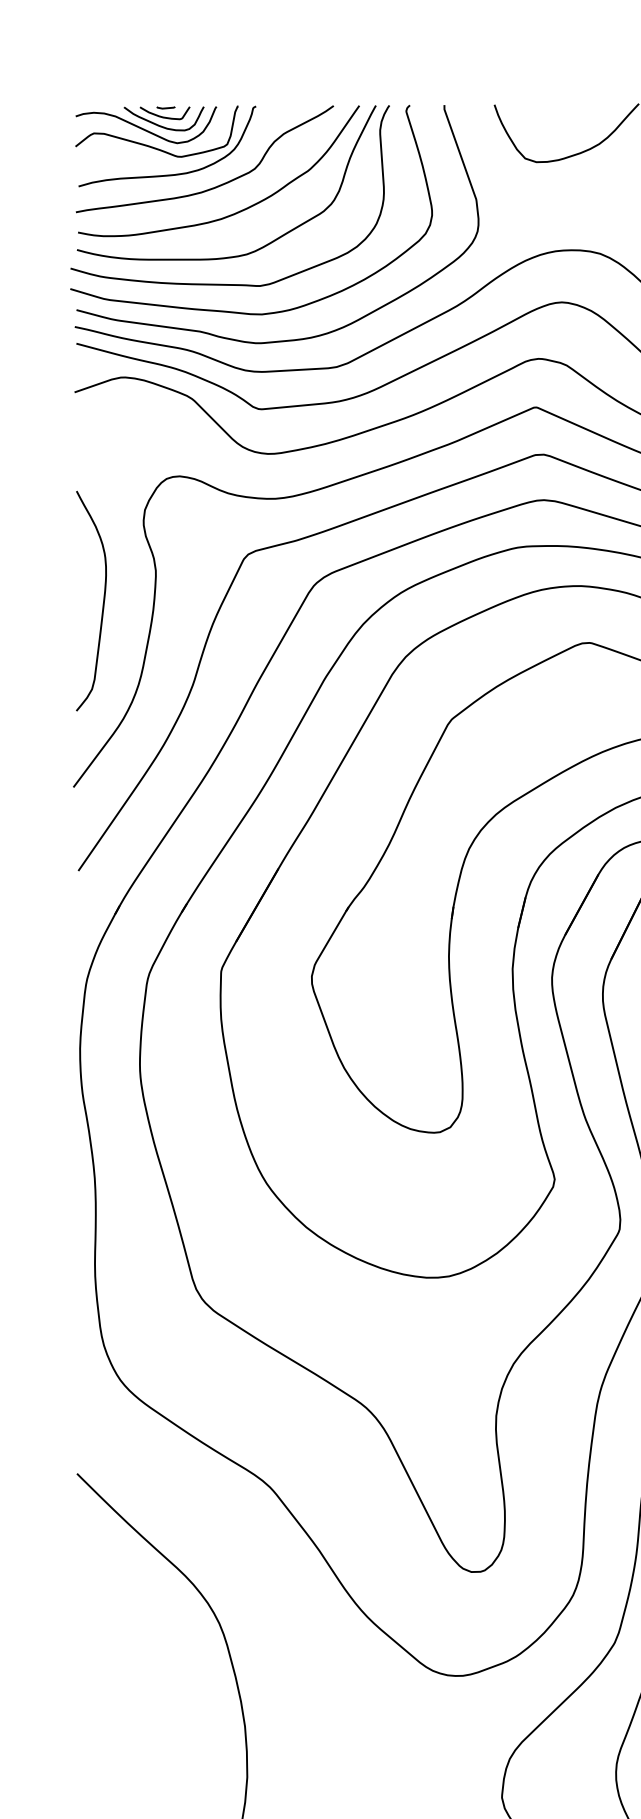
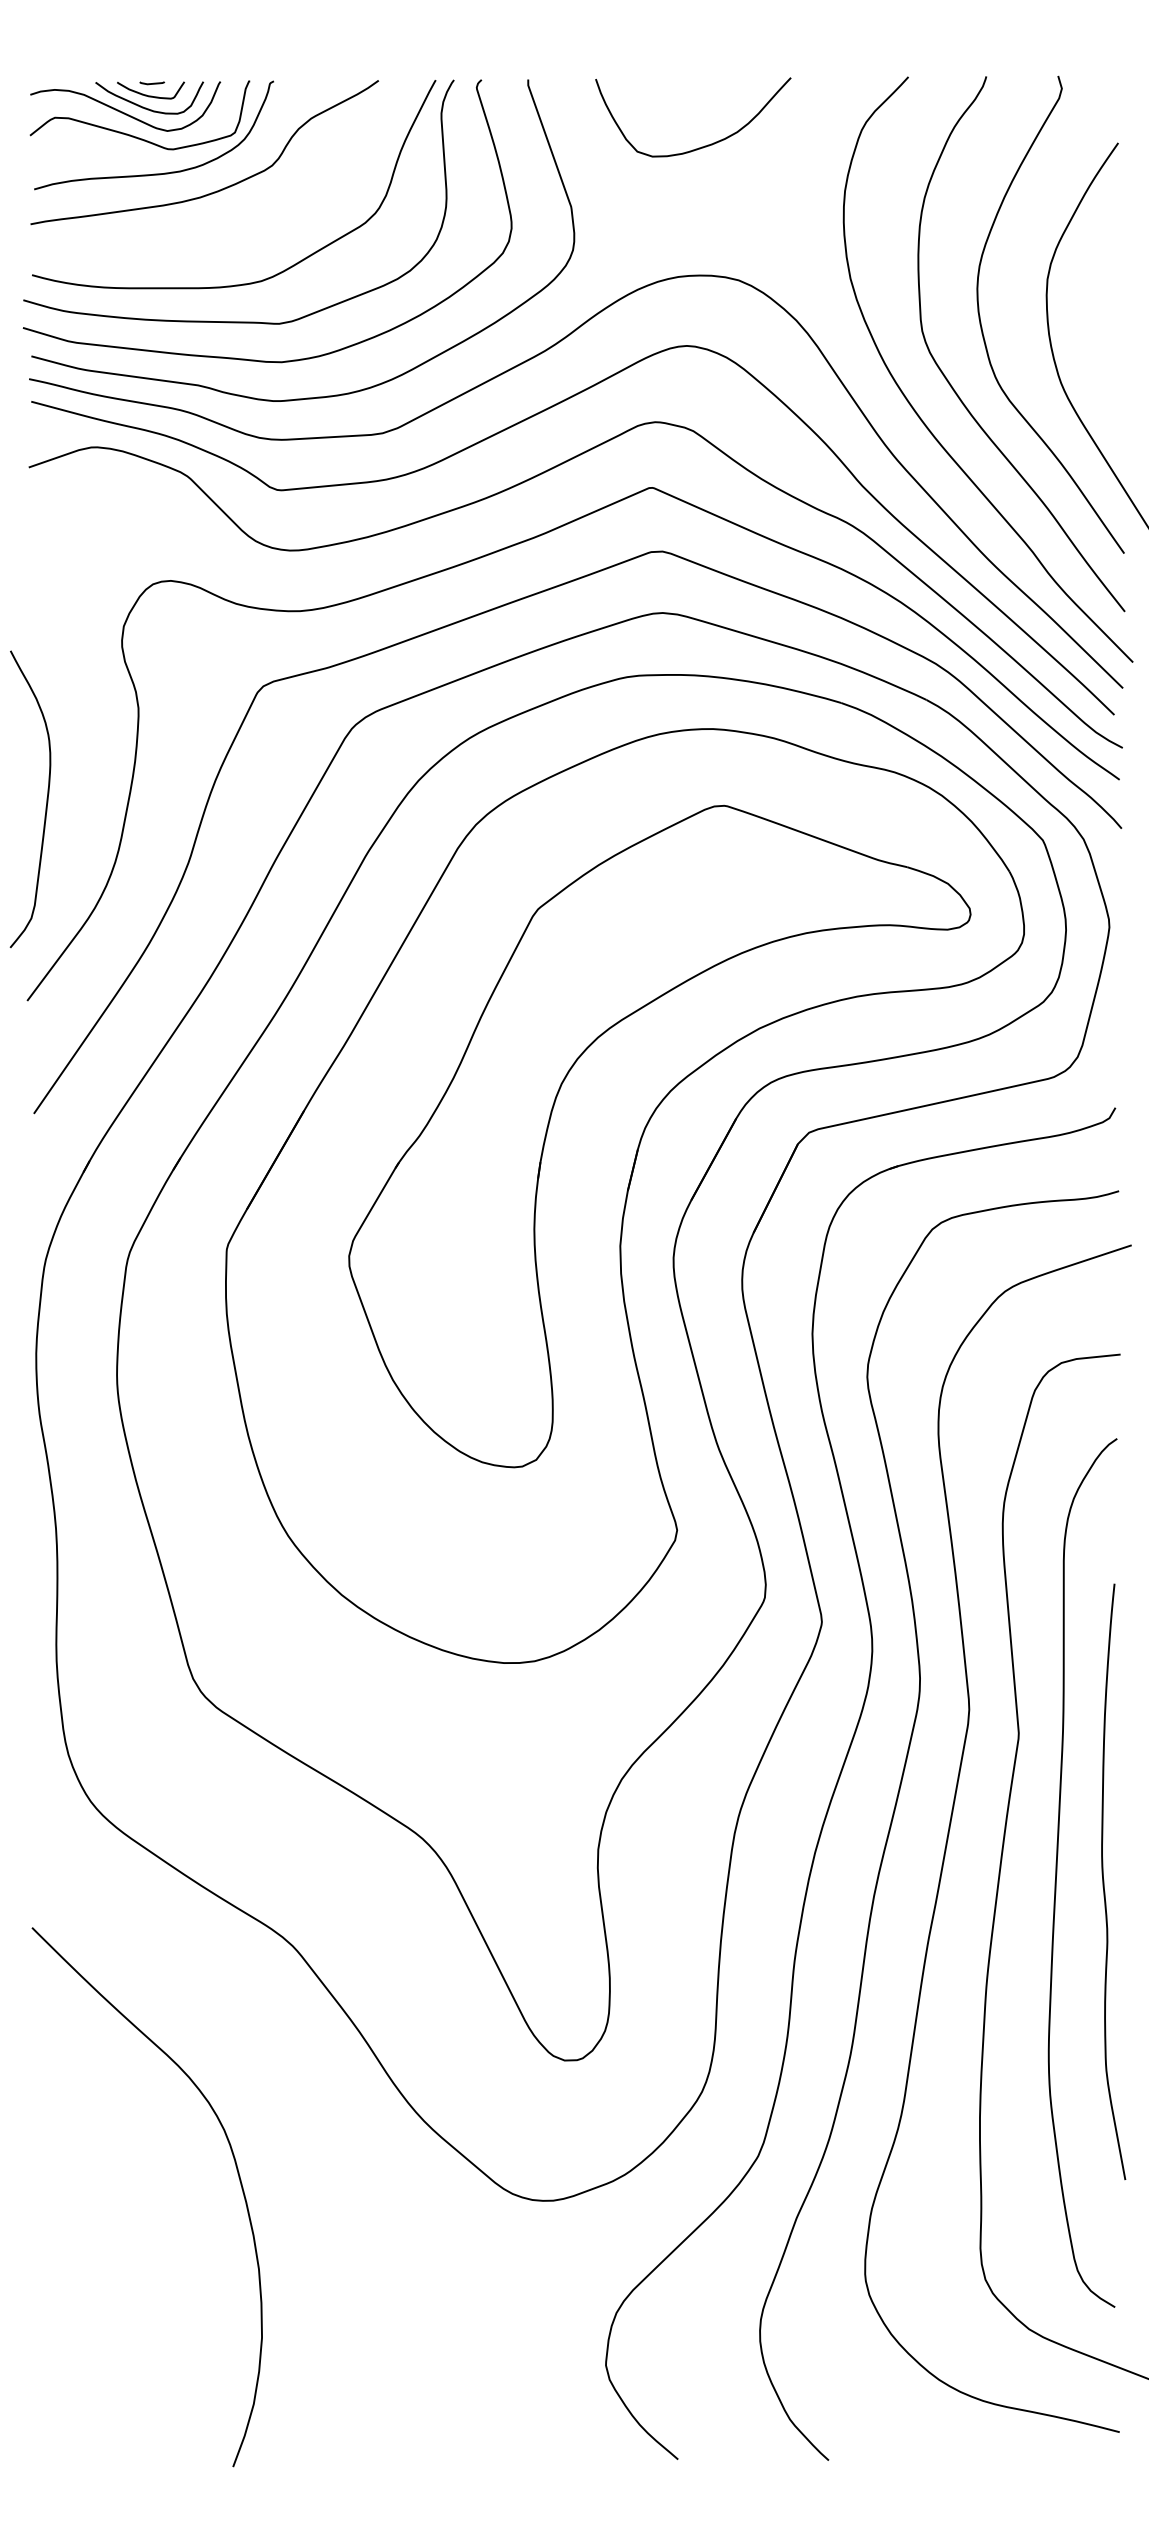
curve: (234, 213) -> (244, 225), removed
curve: (103, 600) -> (46, 798), moved

